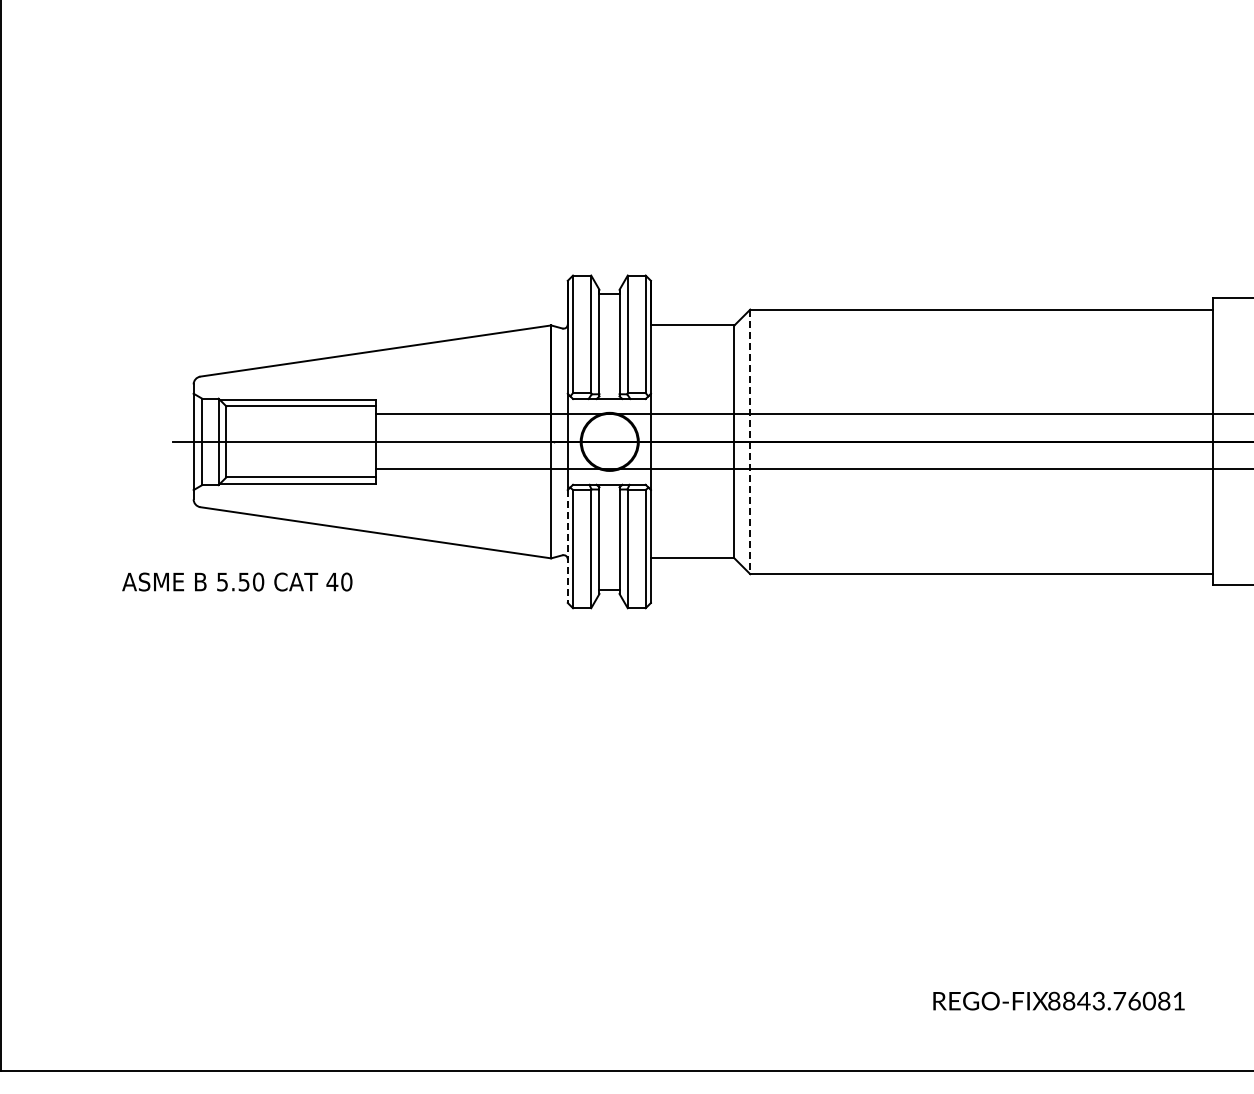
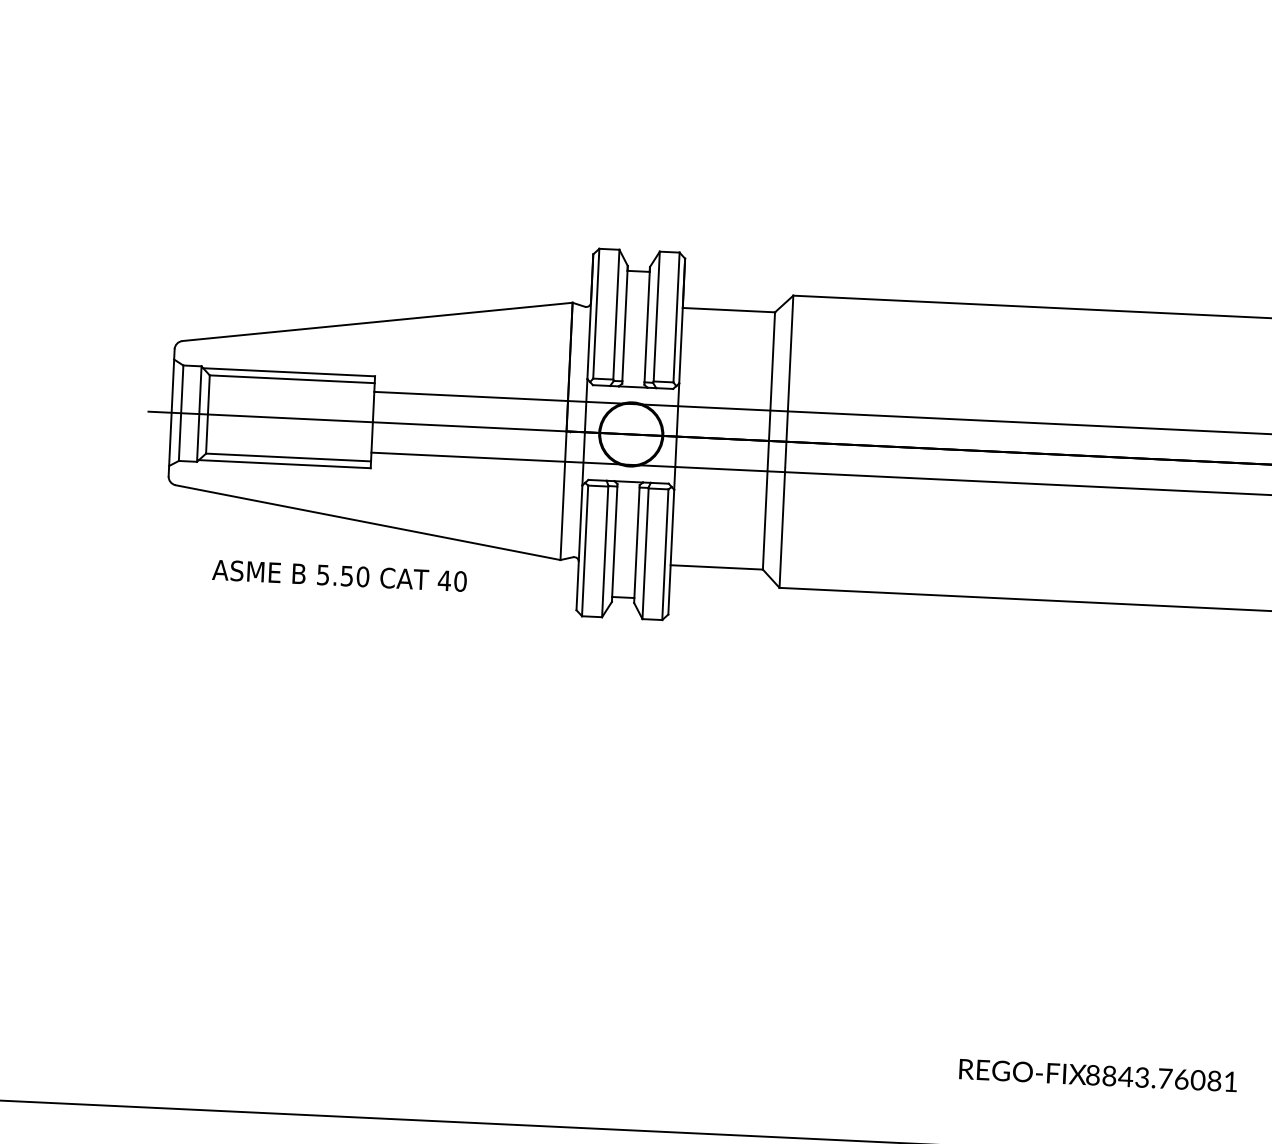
line: (750, 442) -> (786, 442), dashed -> solid
line: (567, 547) -> (579, 548), dashed -> solid
text: (237, 581) -> (339, 575), moved

